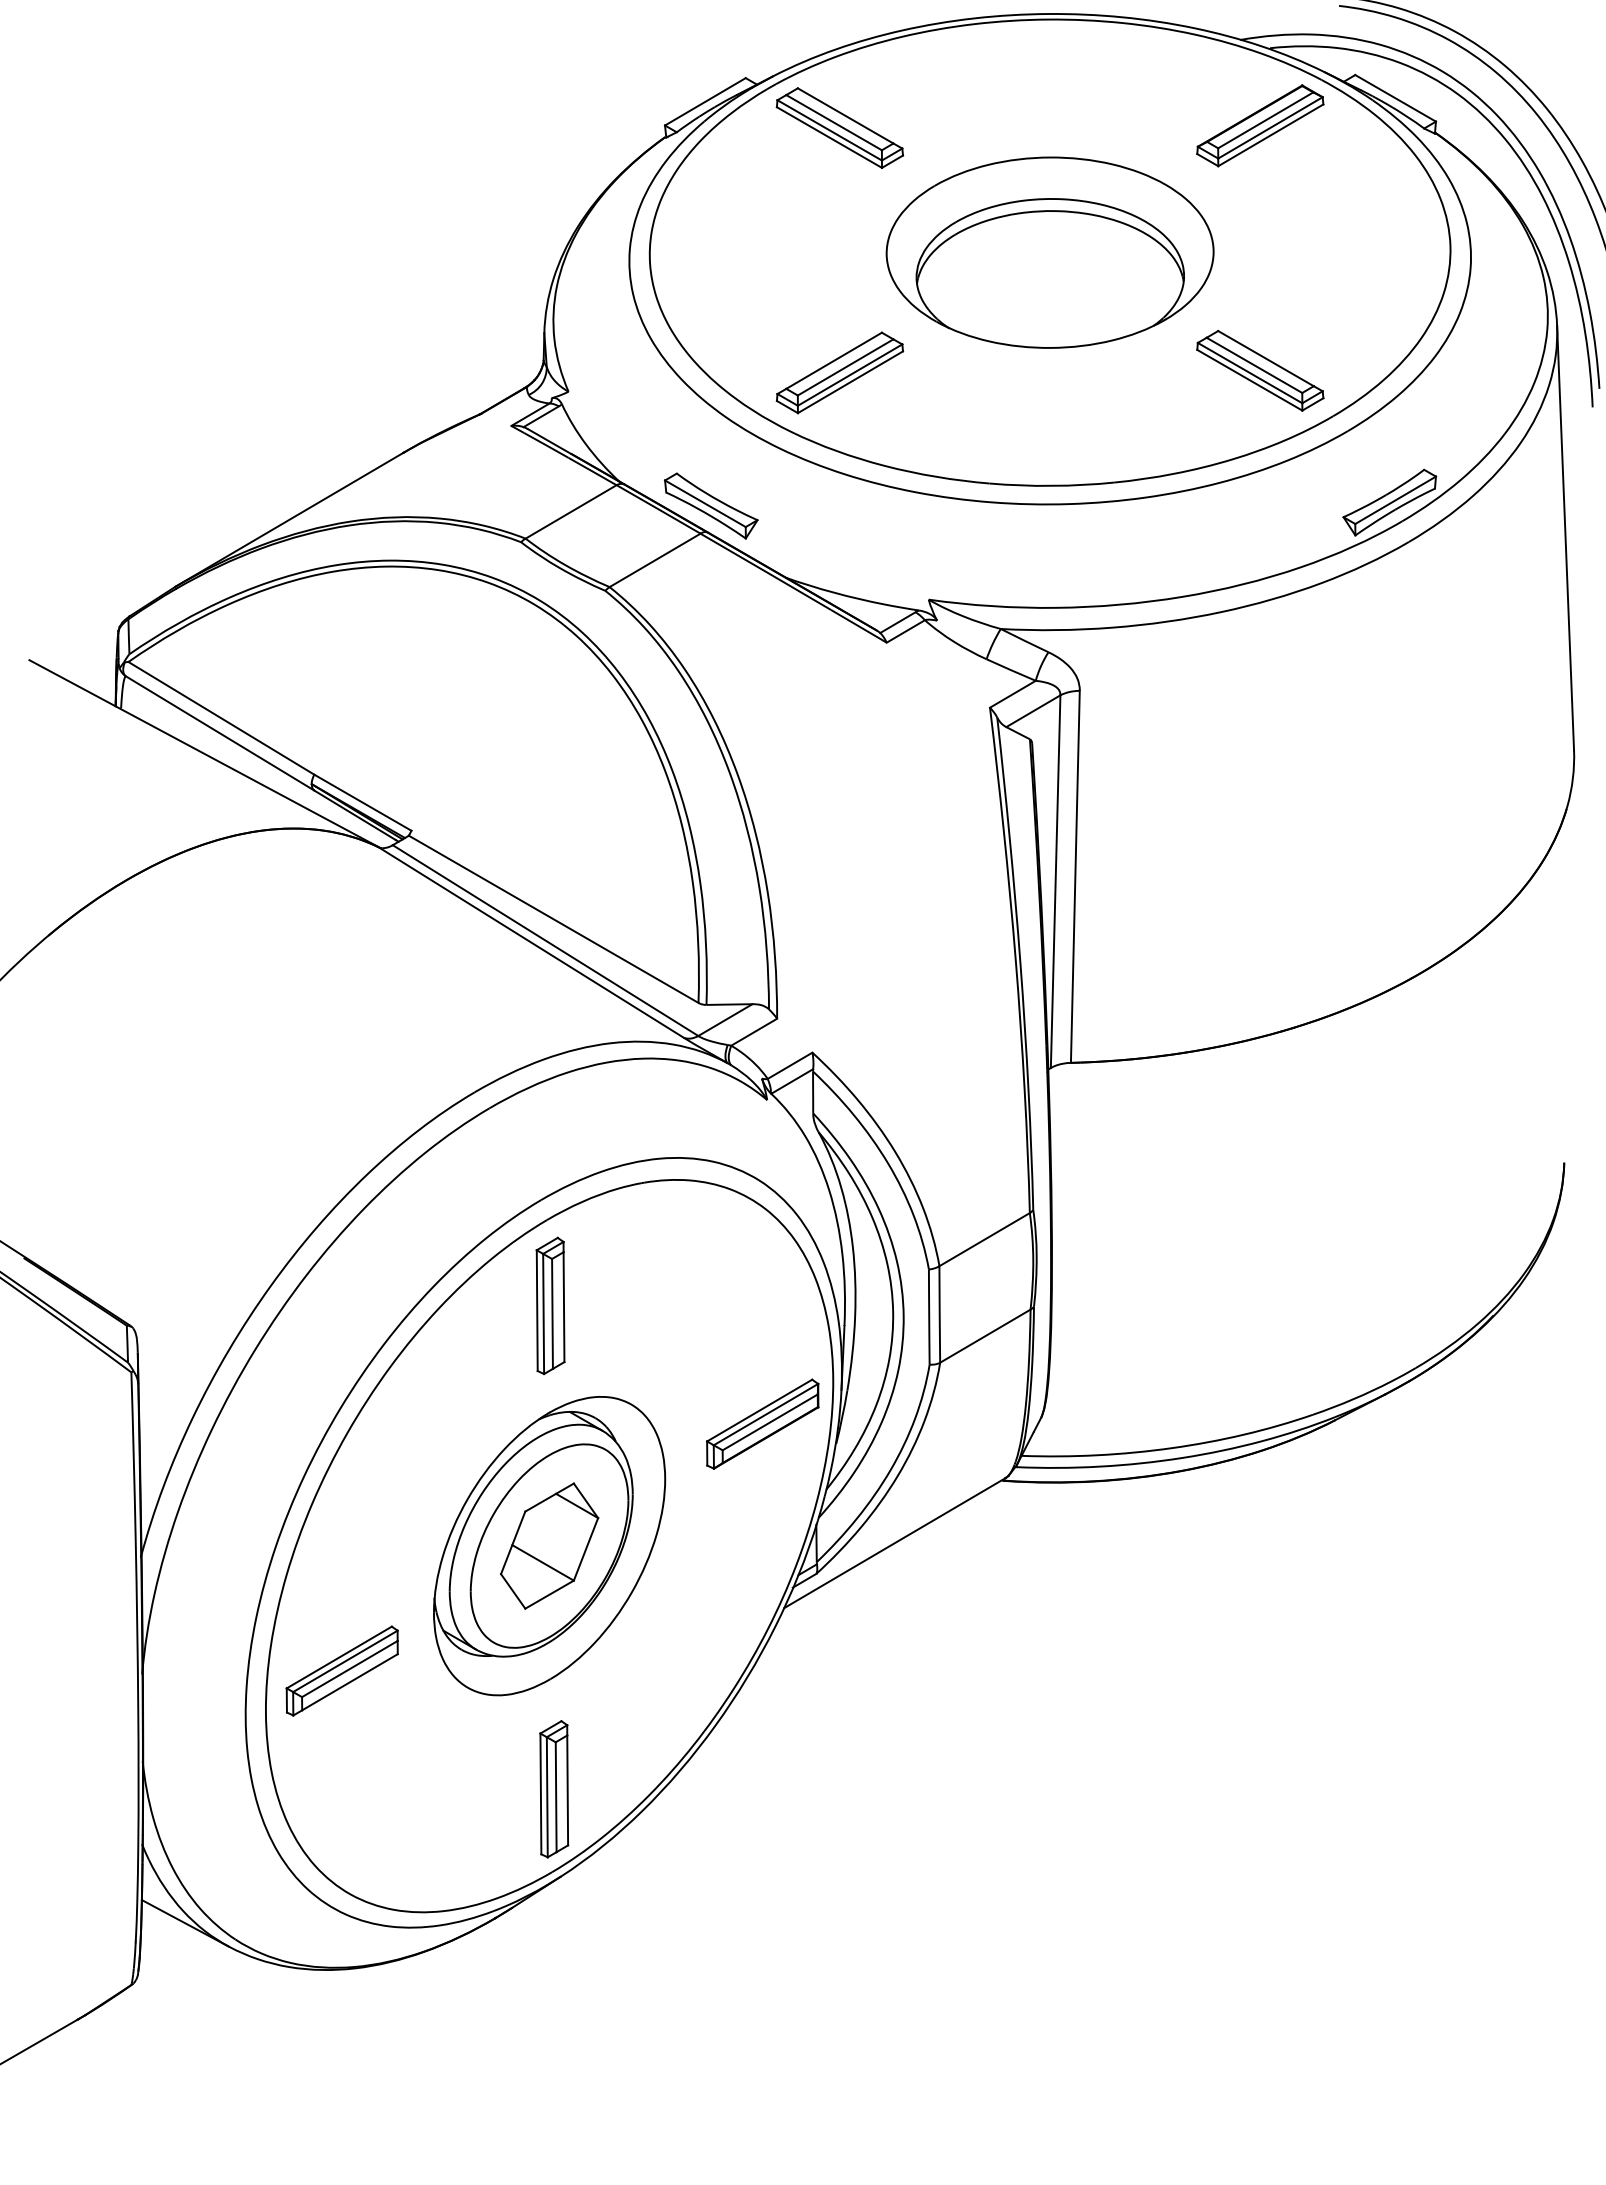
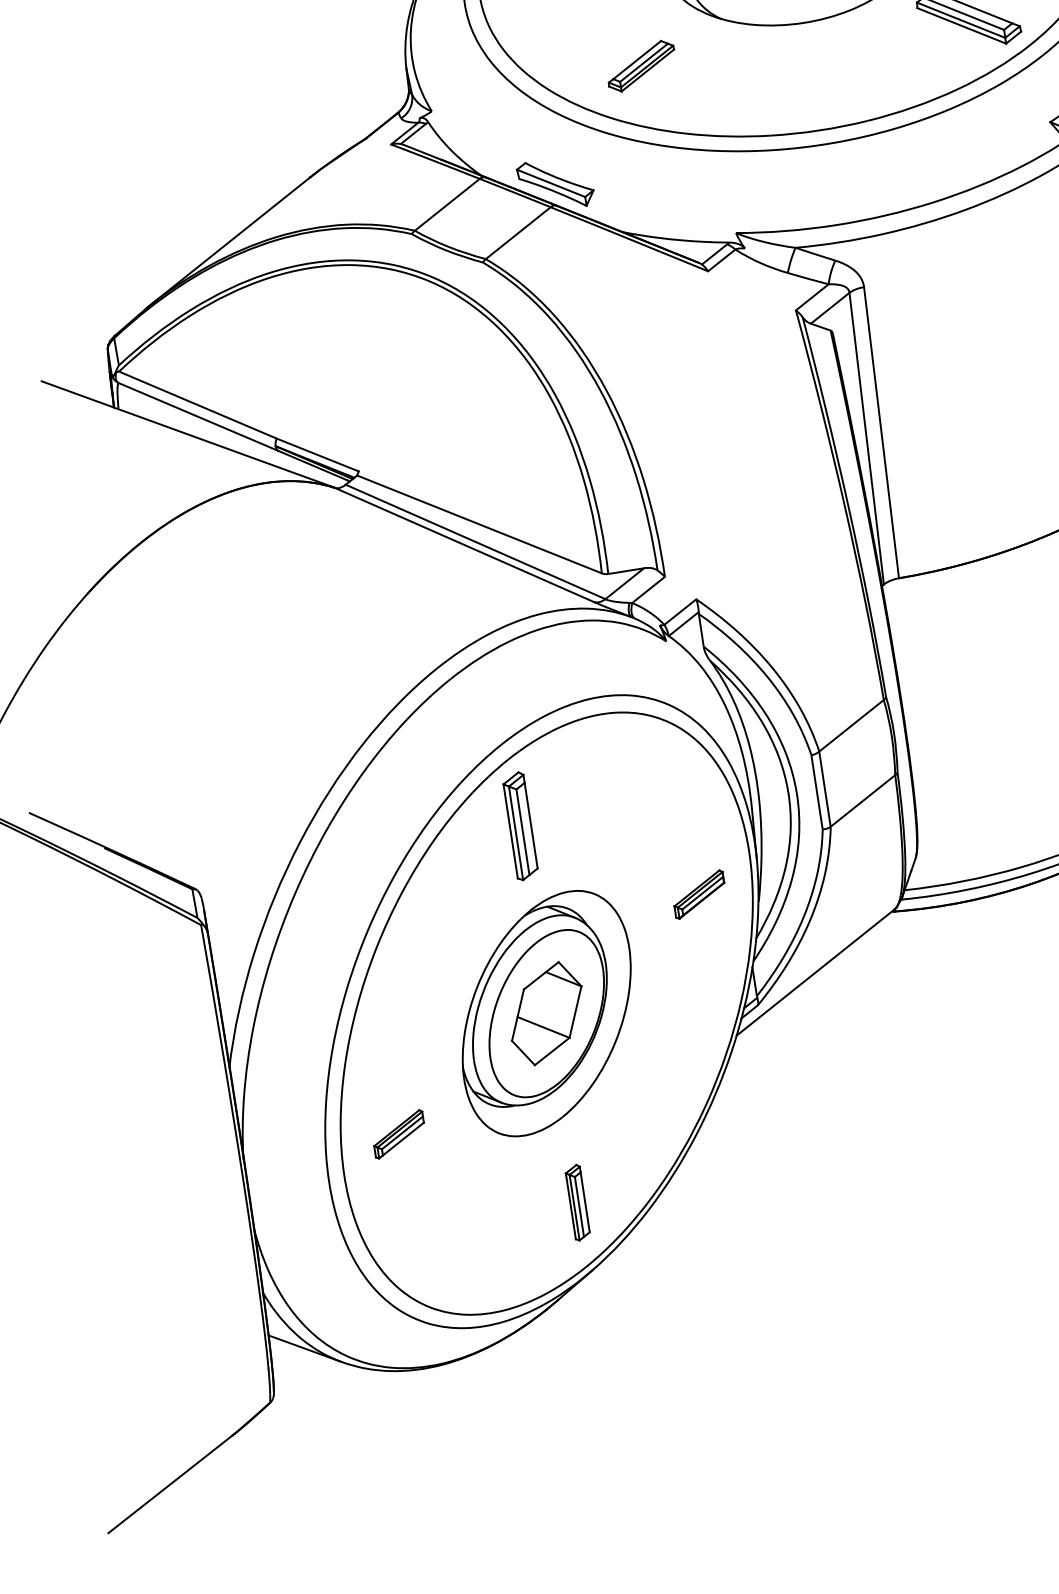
part: (839, 372) -> (640, 65), size x0.7
part: (762, 1423) -> (698, 894), size x0.6
part: (341, 1670) -> (398, 1134), size x0.6
part: (554, 1789) -> (577, 1202), size x0.7

